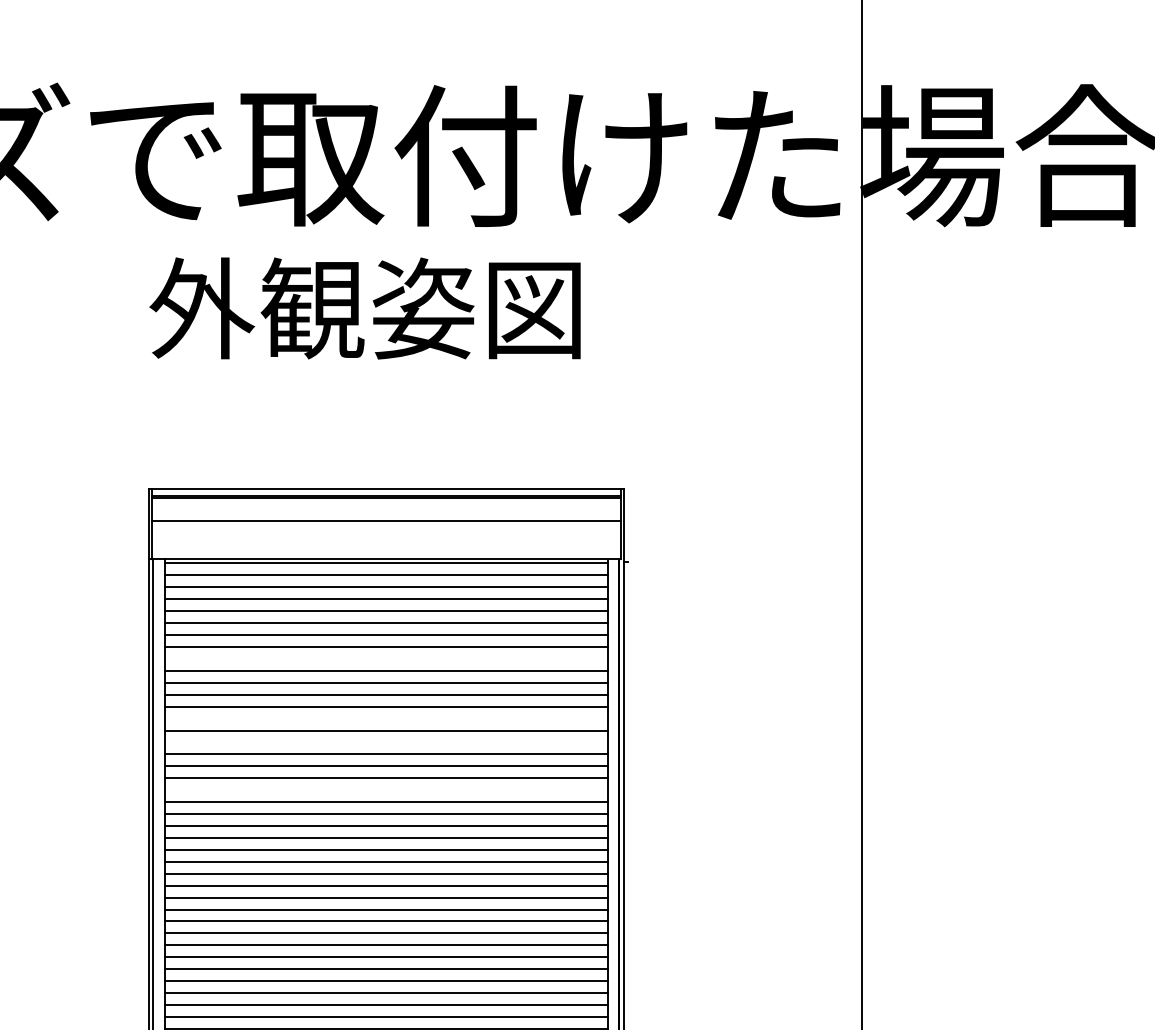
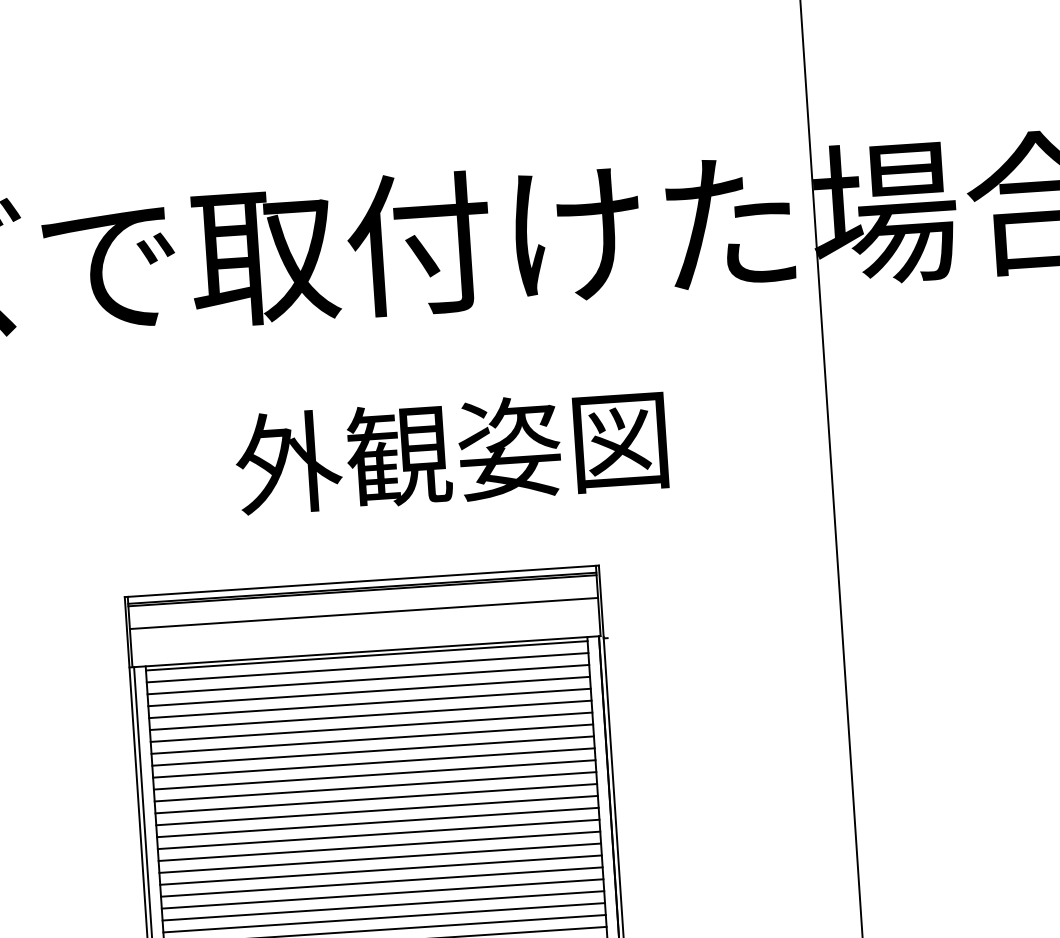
text: (364, 308) -> (450, 451), moved
line: (386, 658) -> (373, 750), added
line: (386, 718) -> (377, 810), added
line: (386, 742) -> (378, 834), added
line: (386, 790) -> (382, 882), added

